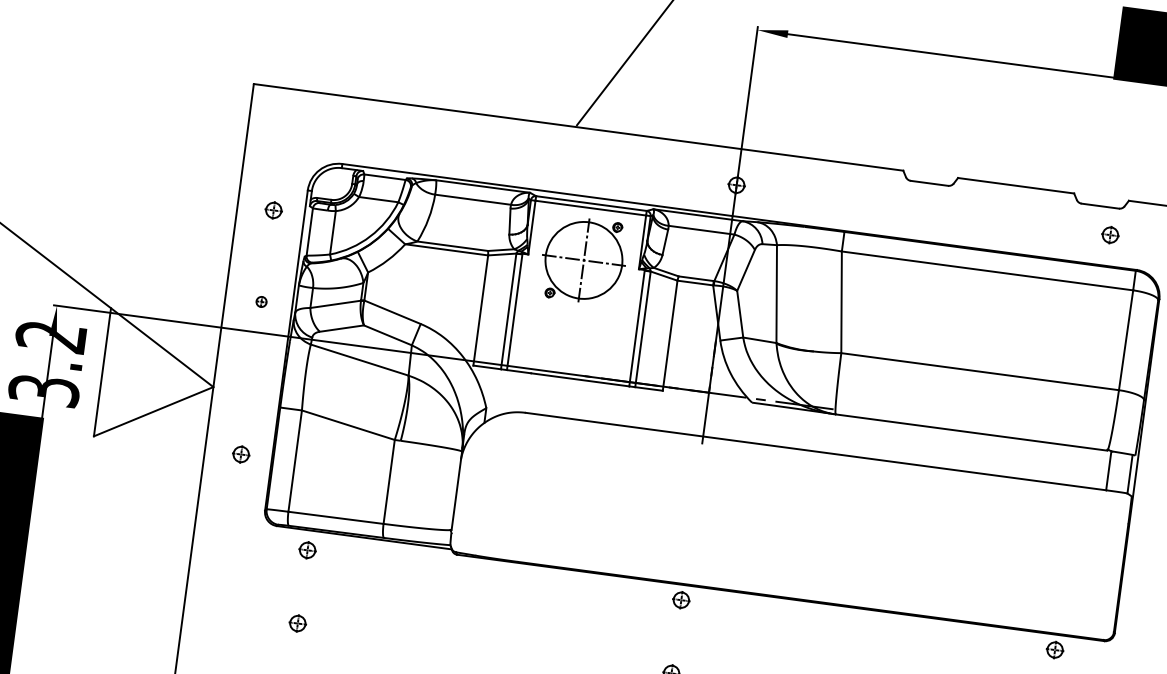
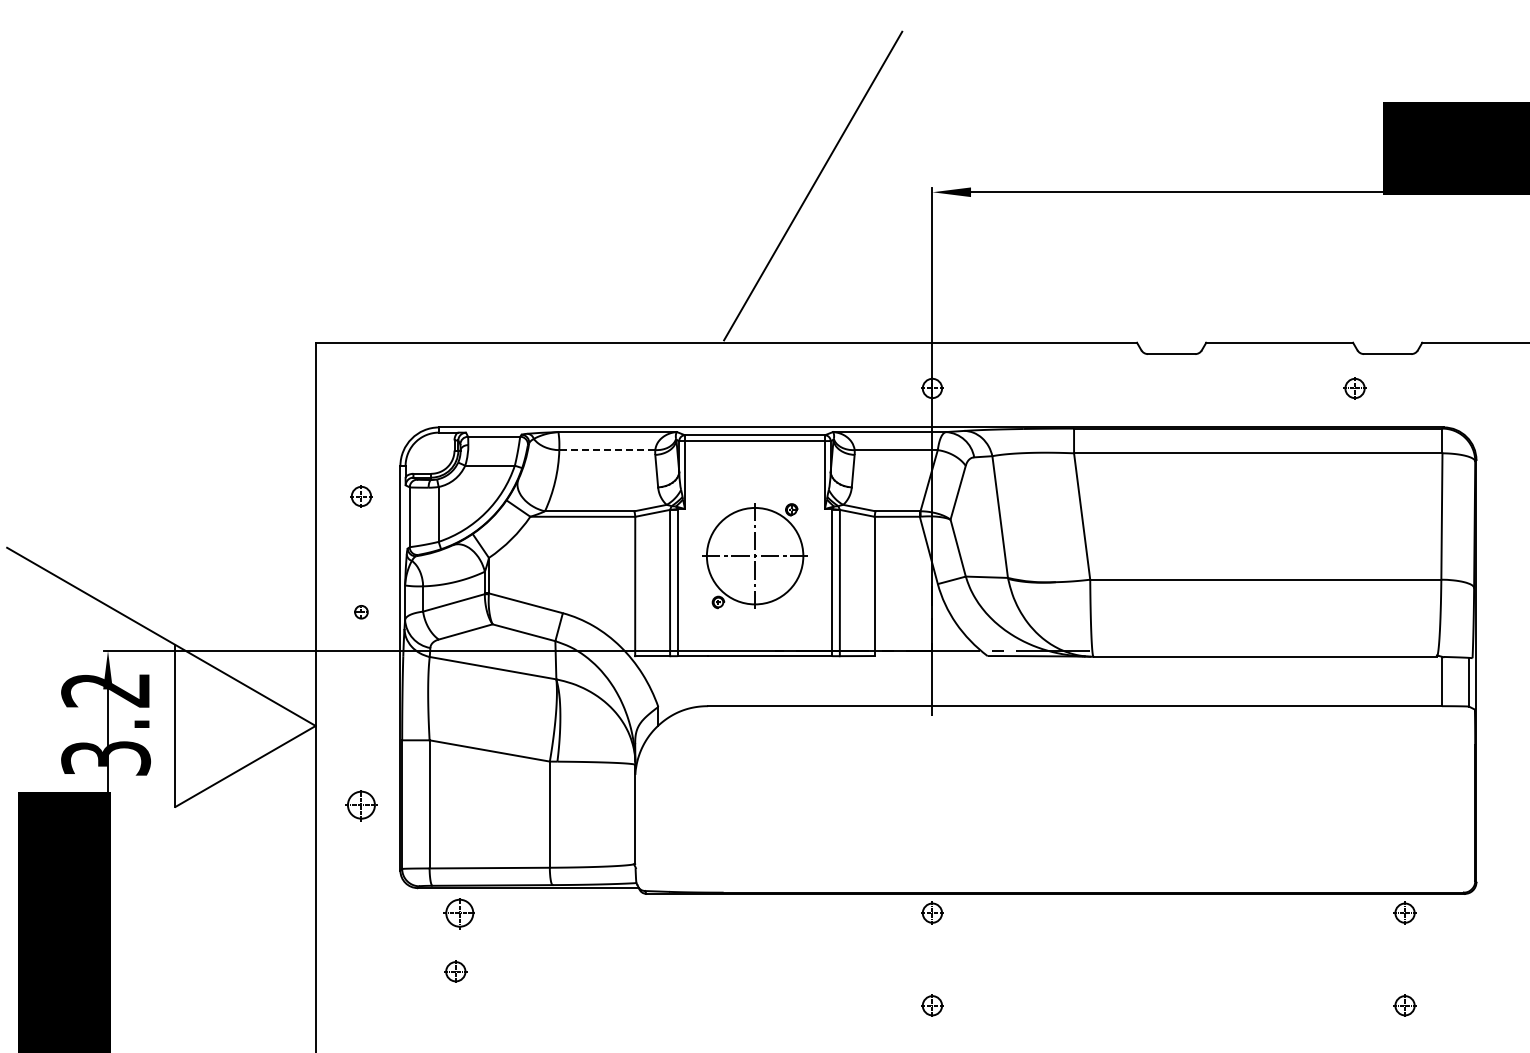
line: (473, 200) -> (607, 450), solid -> dashed
part: (1110, 235) -> (1354, 388), moved
part: (583, 260) -> (754, 556), moved
part: (241, 454) -> (361, 804), size x1.4
part: (307, 549) -> (459, 912), size x1.4
part: (297, 623) -> (455, 971), moved

